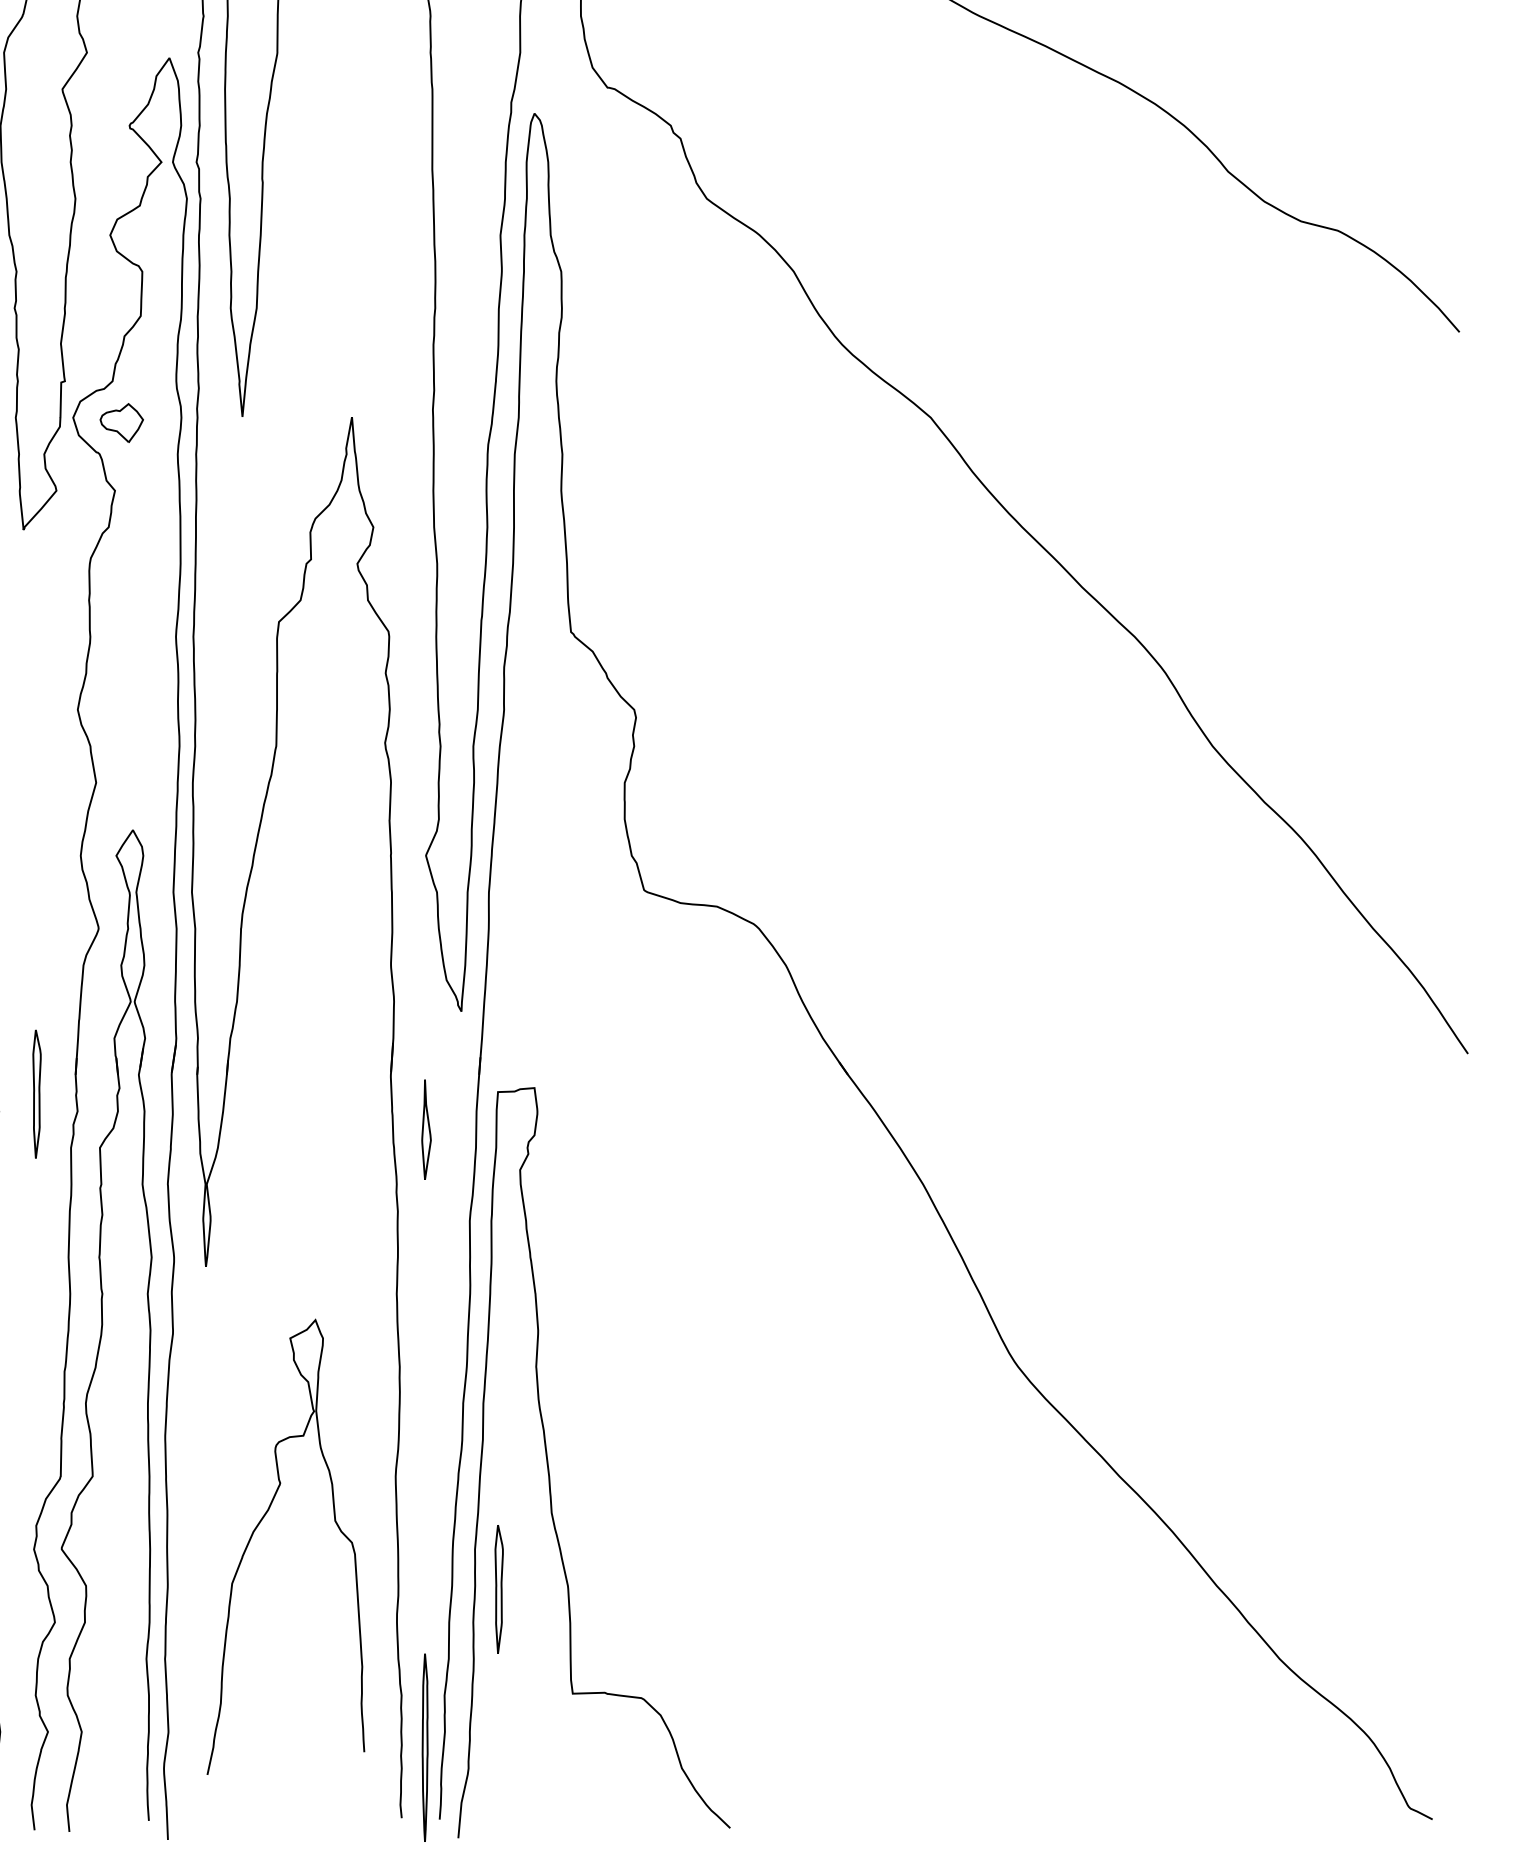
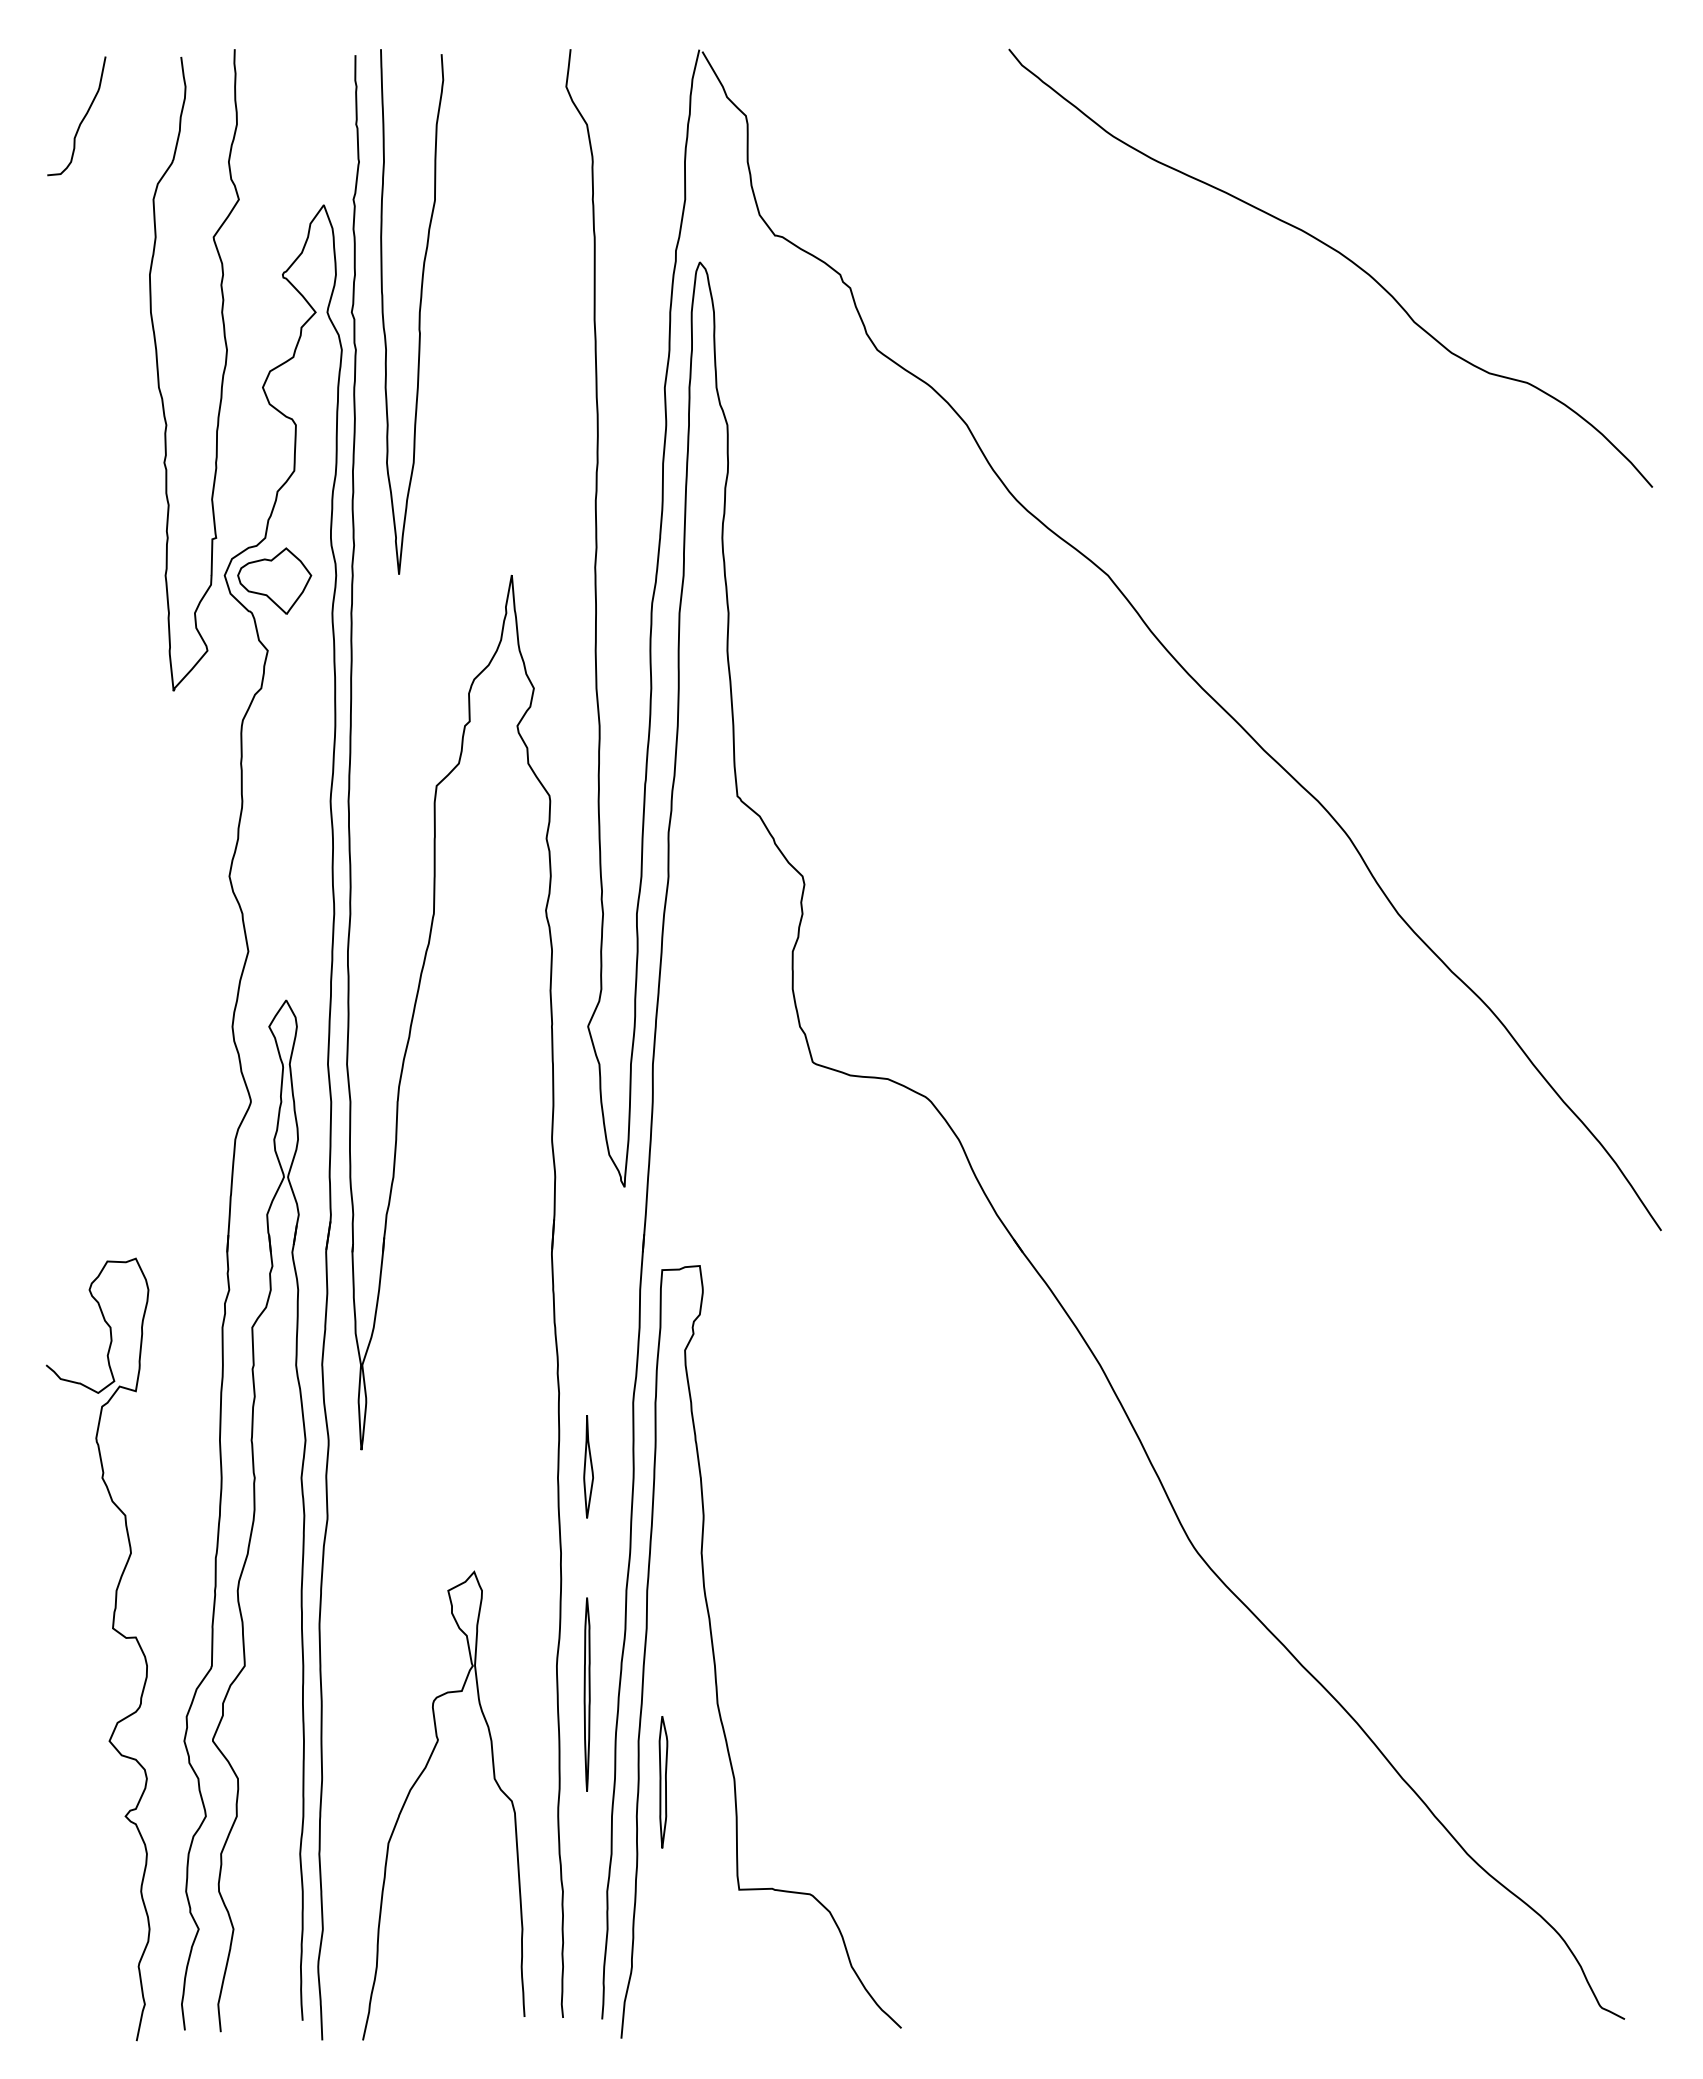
part: (121, 422) -> (274, 580), size x1.67
part: (37, 1094) -> (187, 1272), removed
part: (426, 1129) -> (588, 1466), moved
curve: (256, 1529) -> (413, 1787), moved
part: (424, 1747) -> (586, 1694), moved

